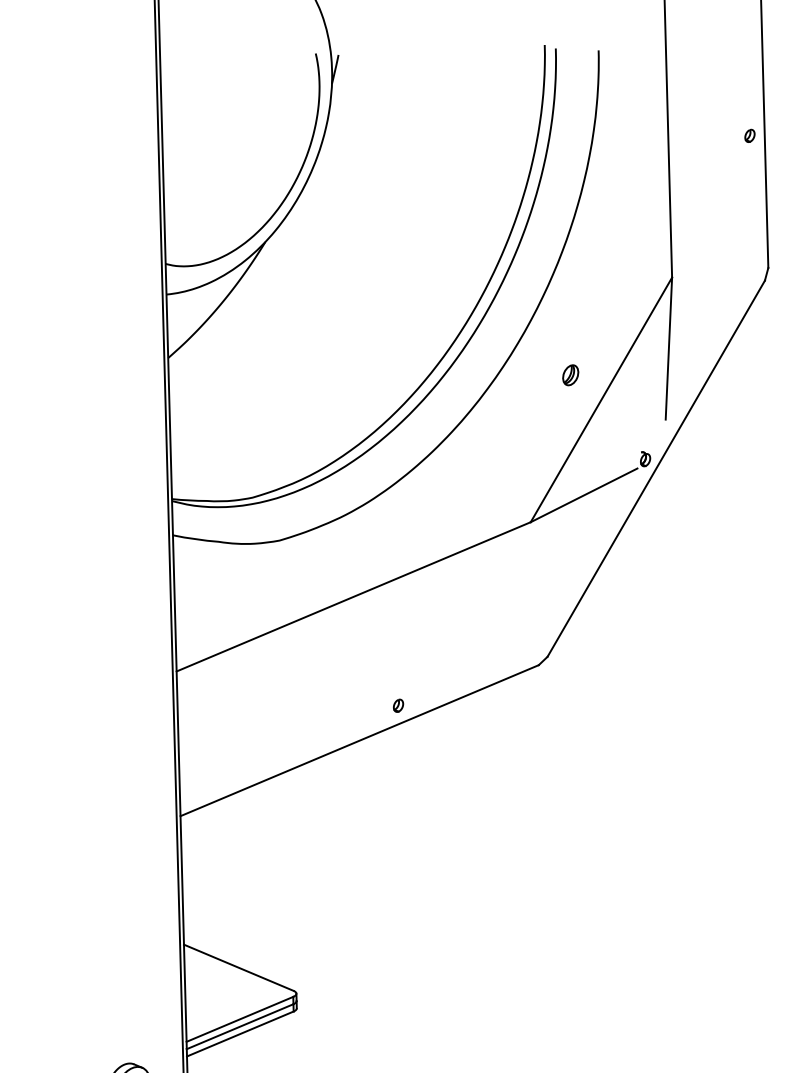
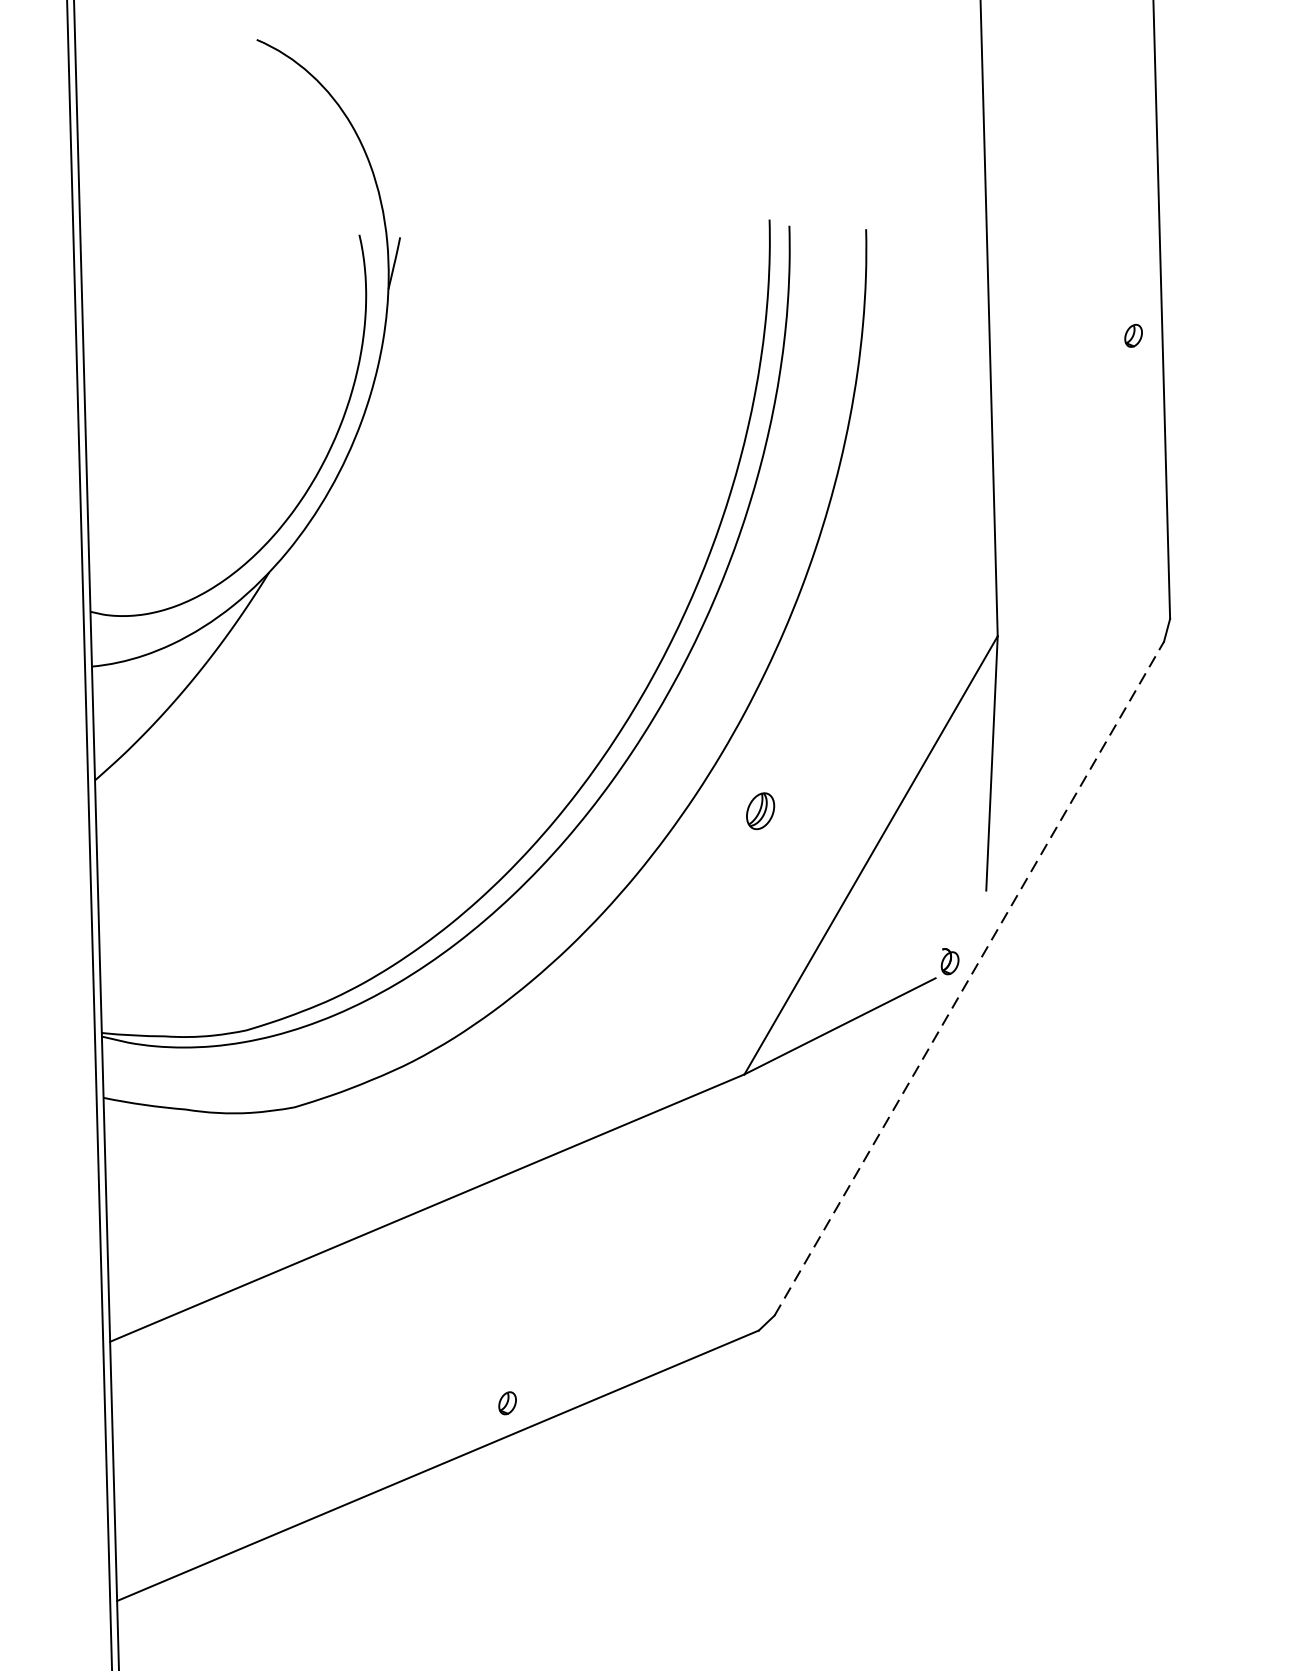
part: (749, 135) -> (1132, 335), moved
part: (570, 375) -> (760, 811), moved
line: (656, 468) -> (969, 978), solid -> dashed

